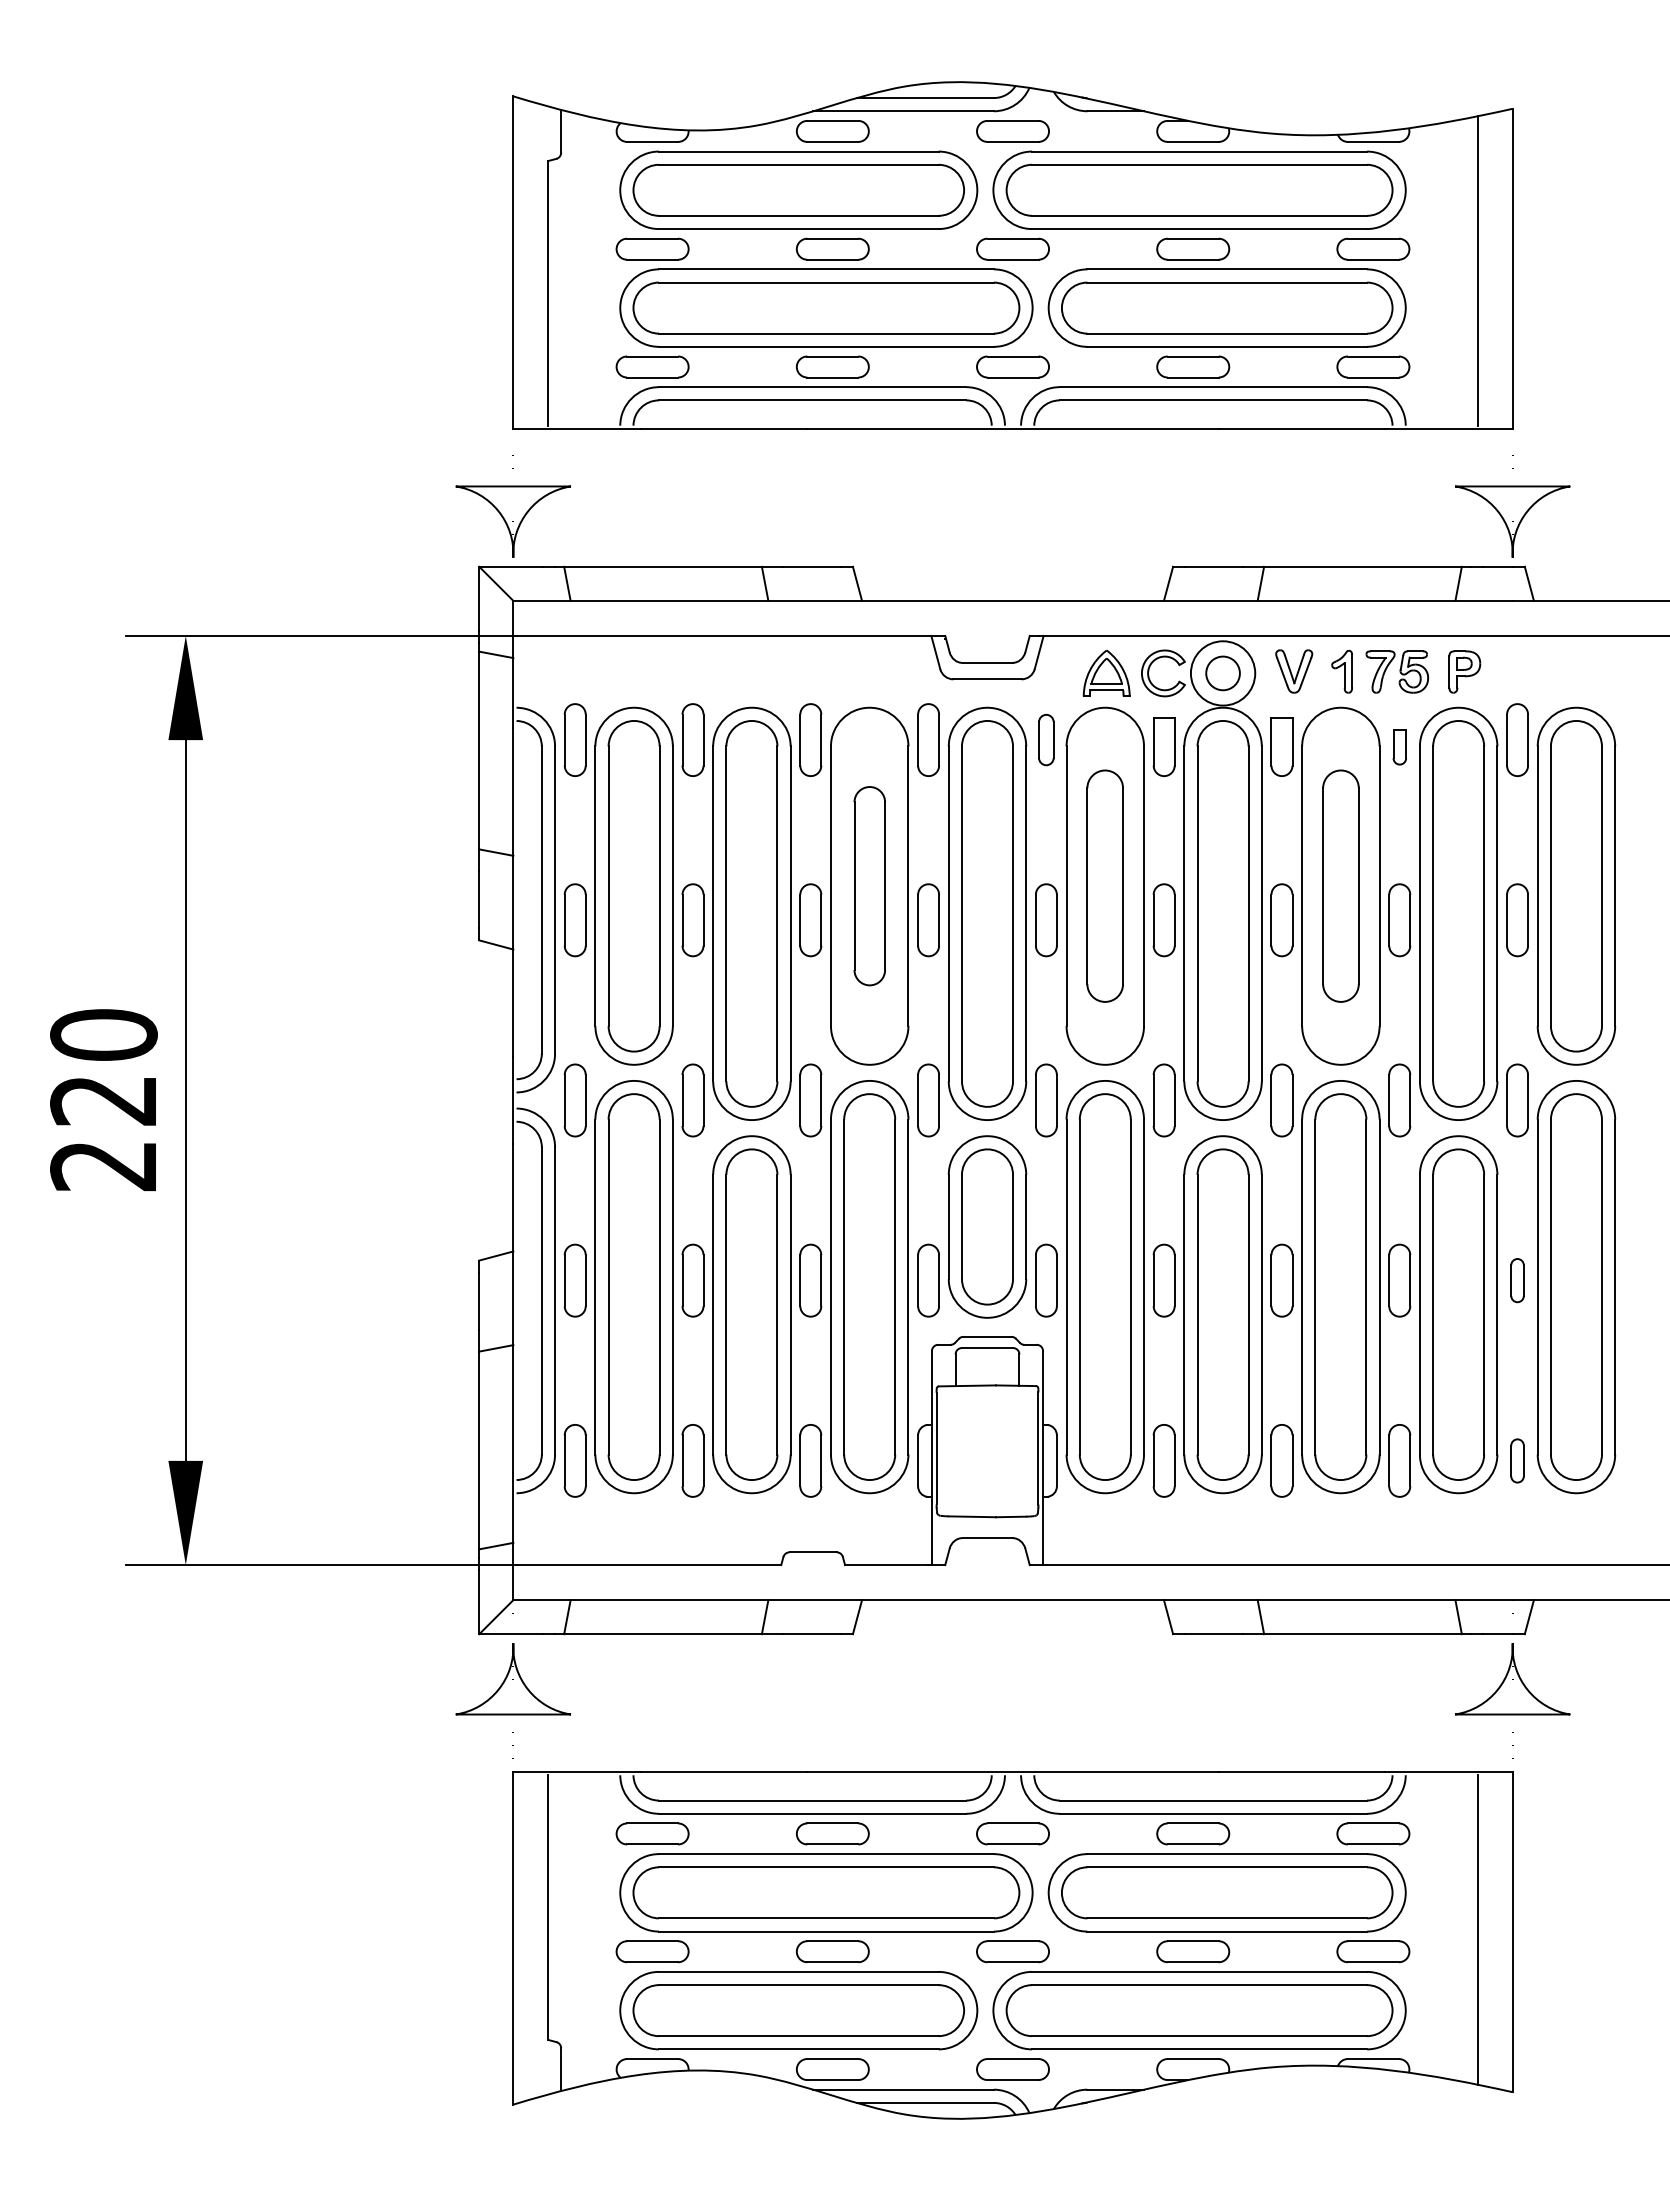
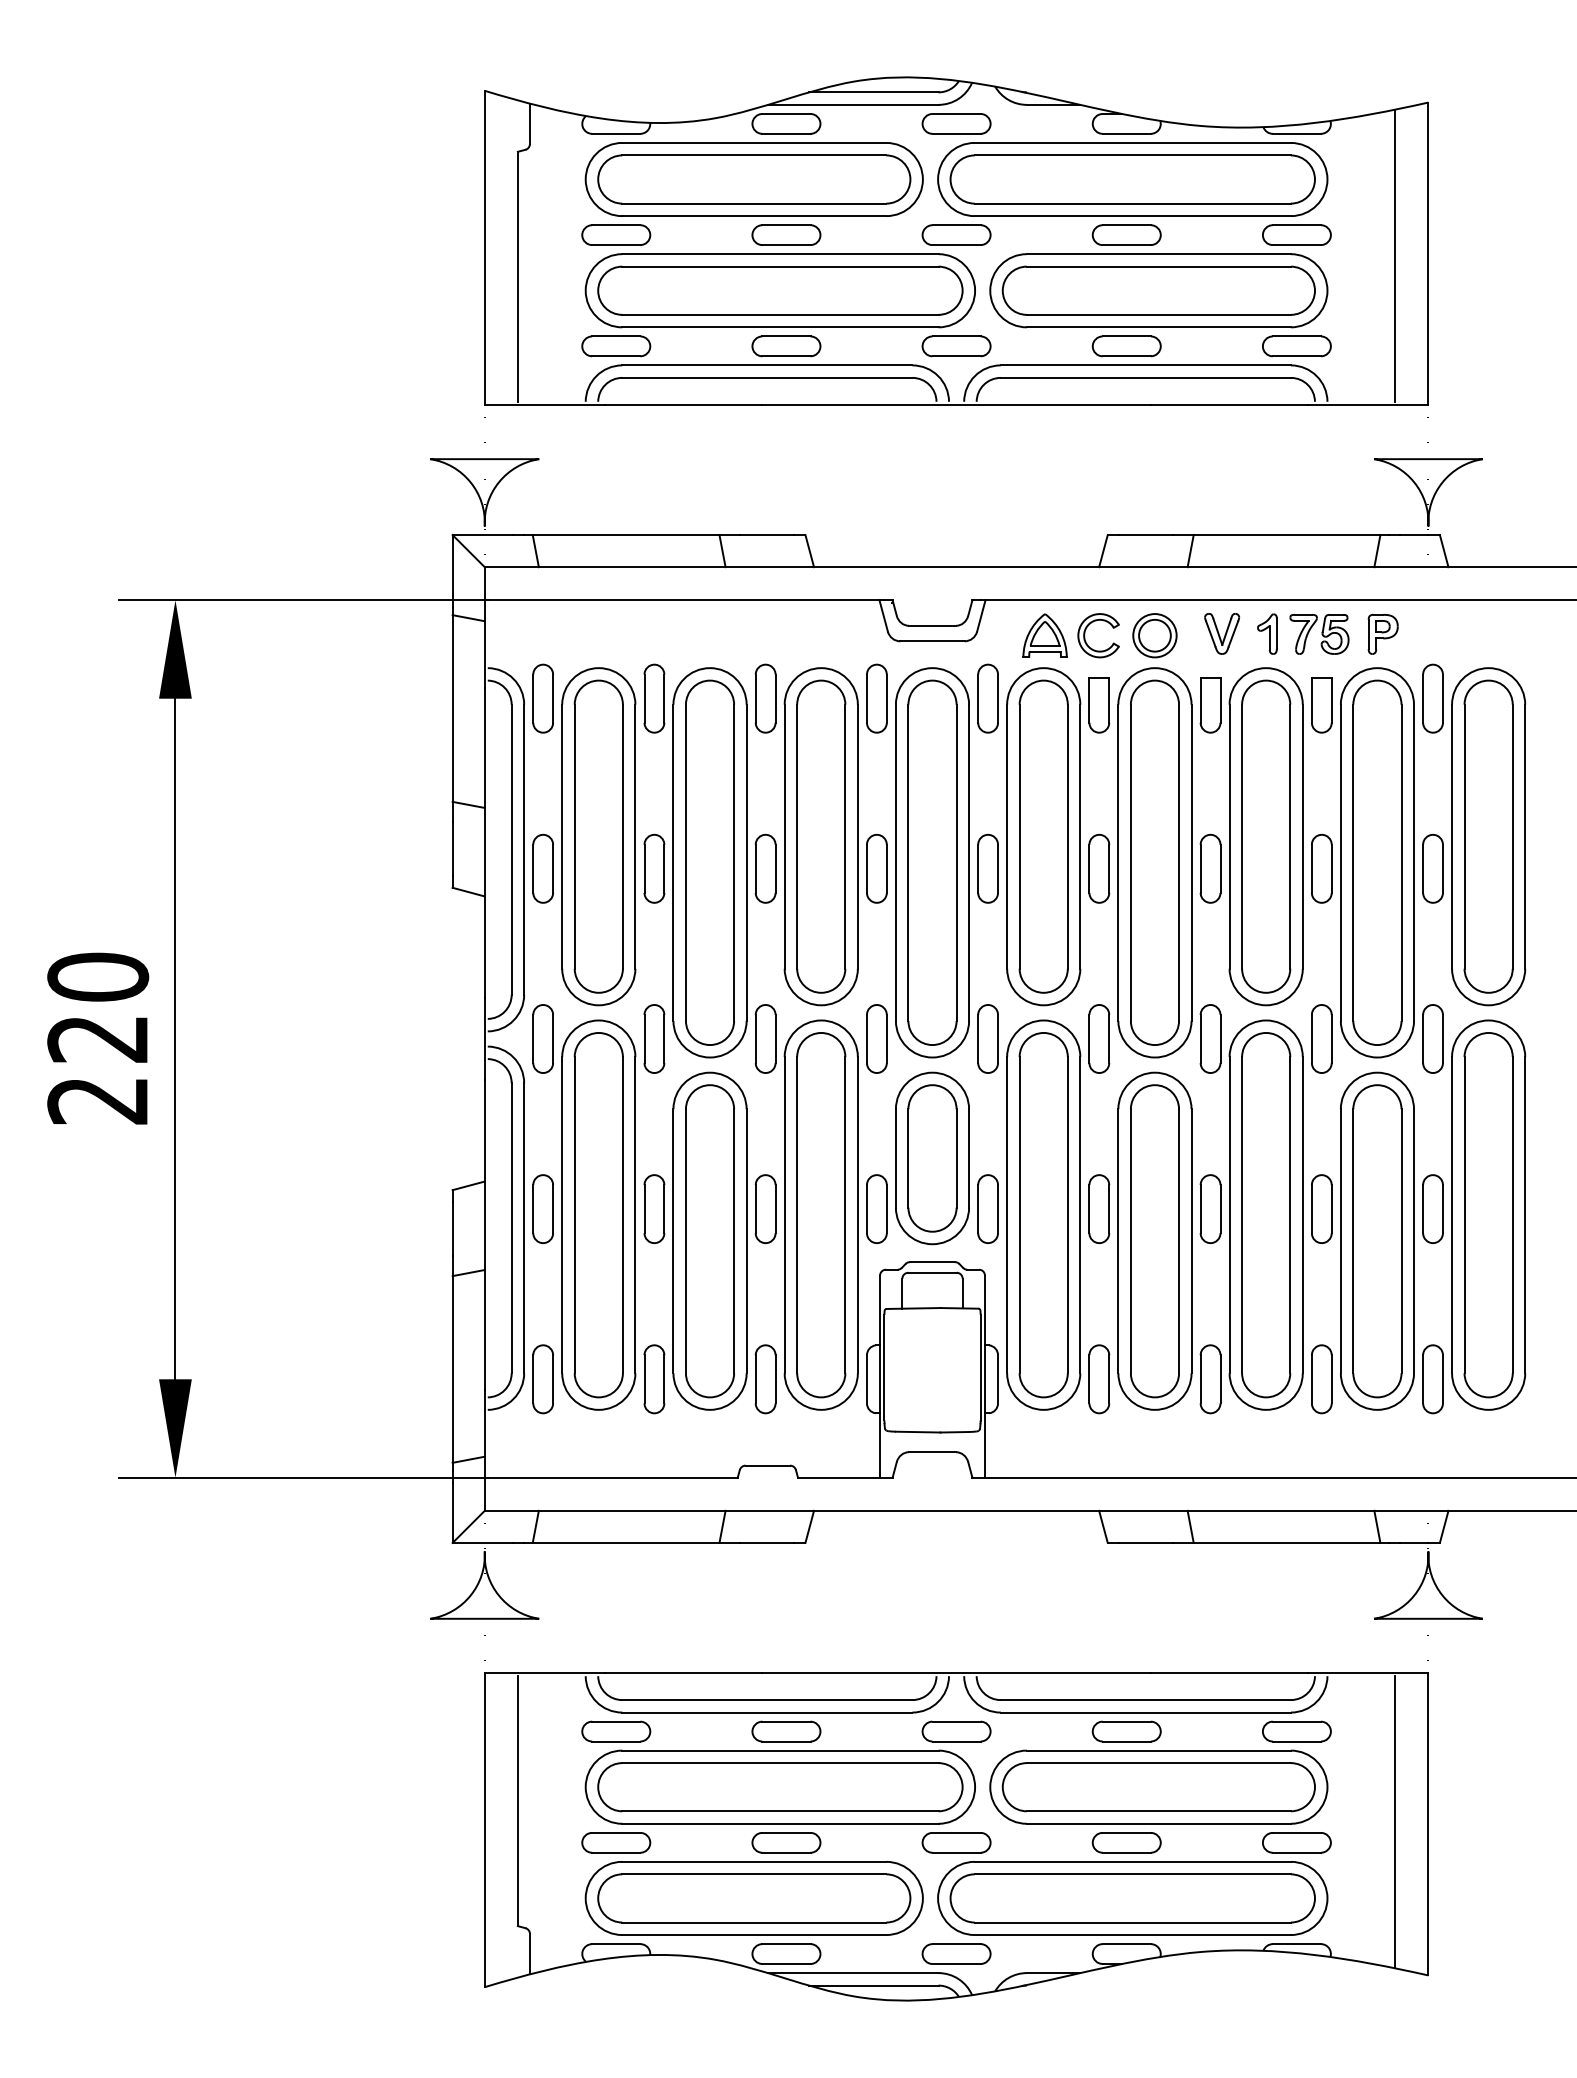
circle: (1222, 673) -> (1154, 635), size x0.71
part: (1045, 739) -> (987, 698), size x1.43
part: (1399, 747) -> (1321, 705), size x1.67
part: (869, 886) -> (821, 836), size x1.67
part: (1105, 886) -> (1043, 836), size x1.43
part: (1341, 886) -> (1266, 836), size x1.43
part: (1516, 1280) -> (1432, 1208), size x1.67
part: (1516, 1461) -> (1432, 1379), size x1.67

